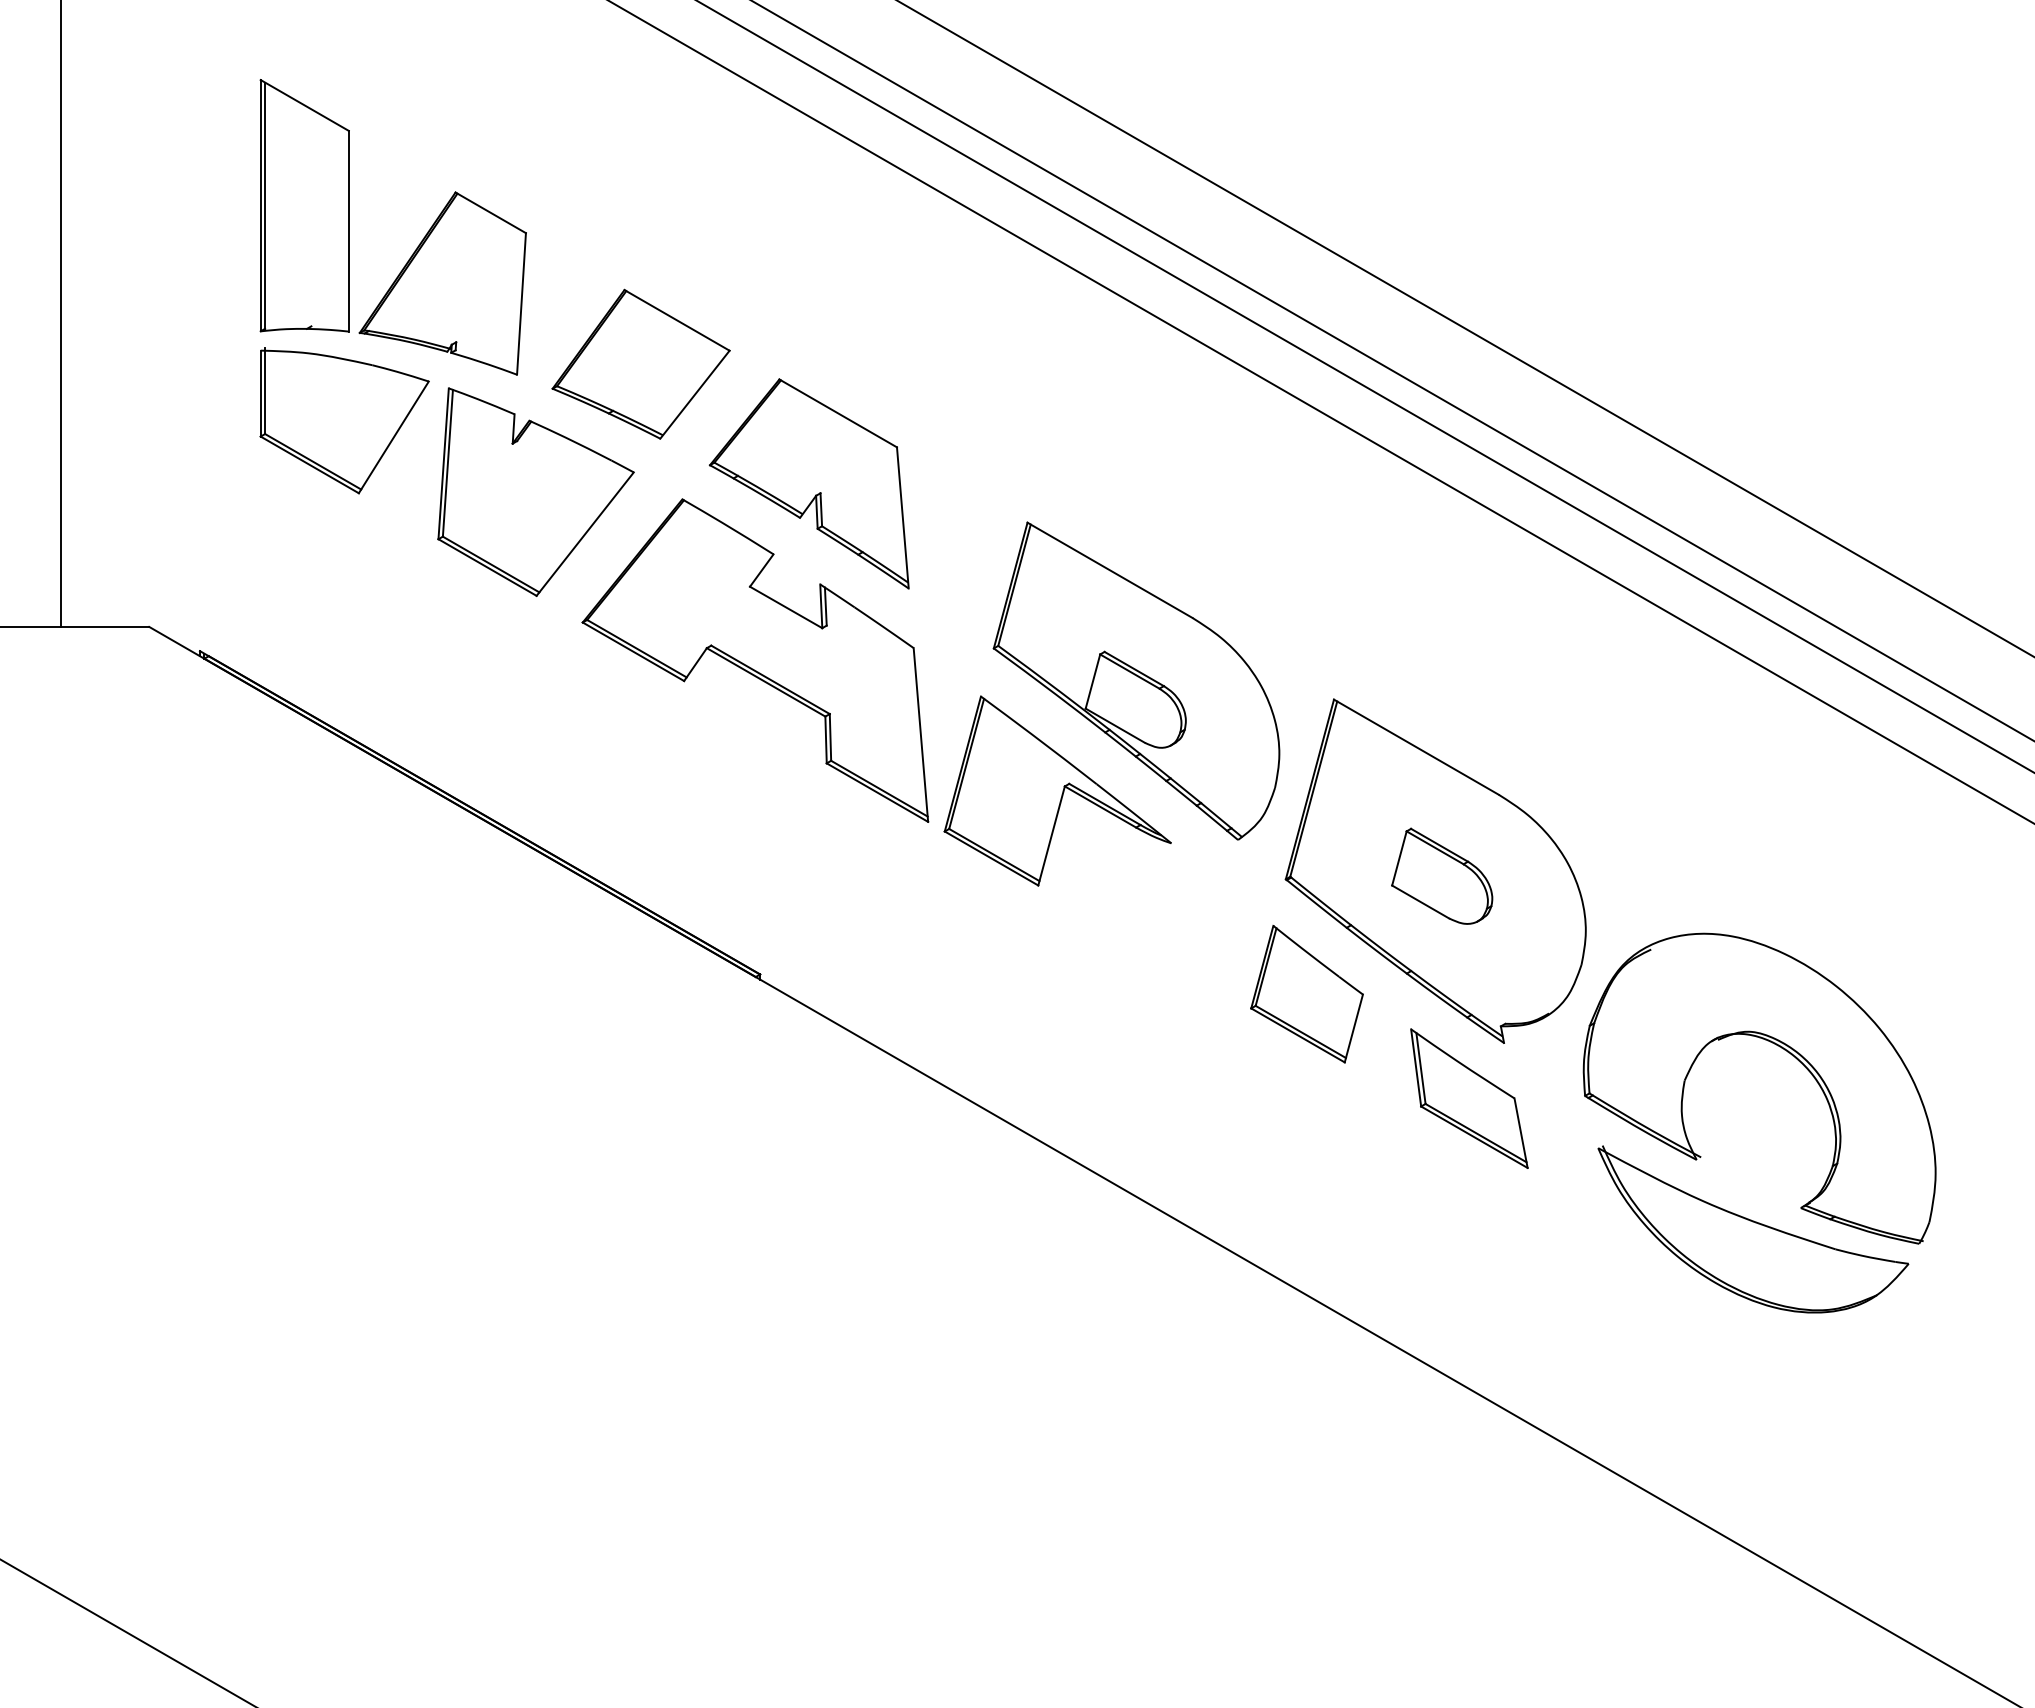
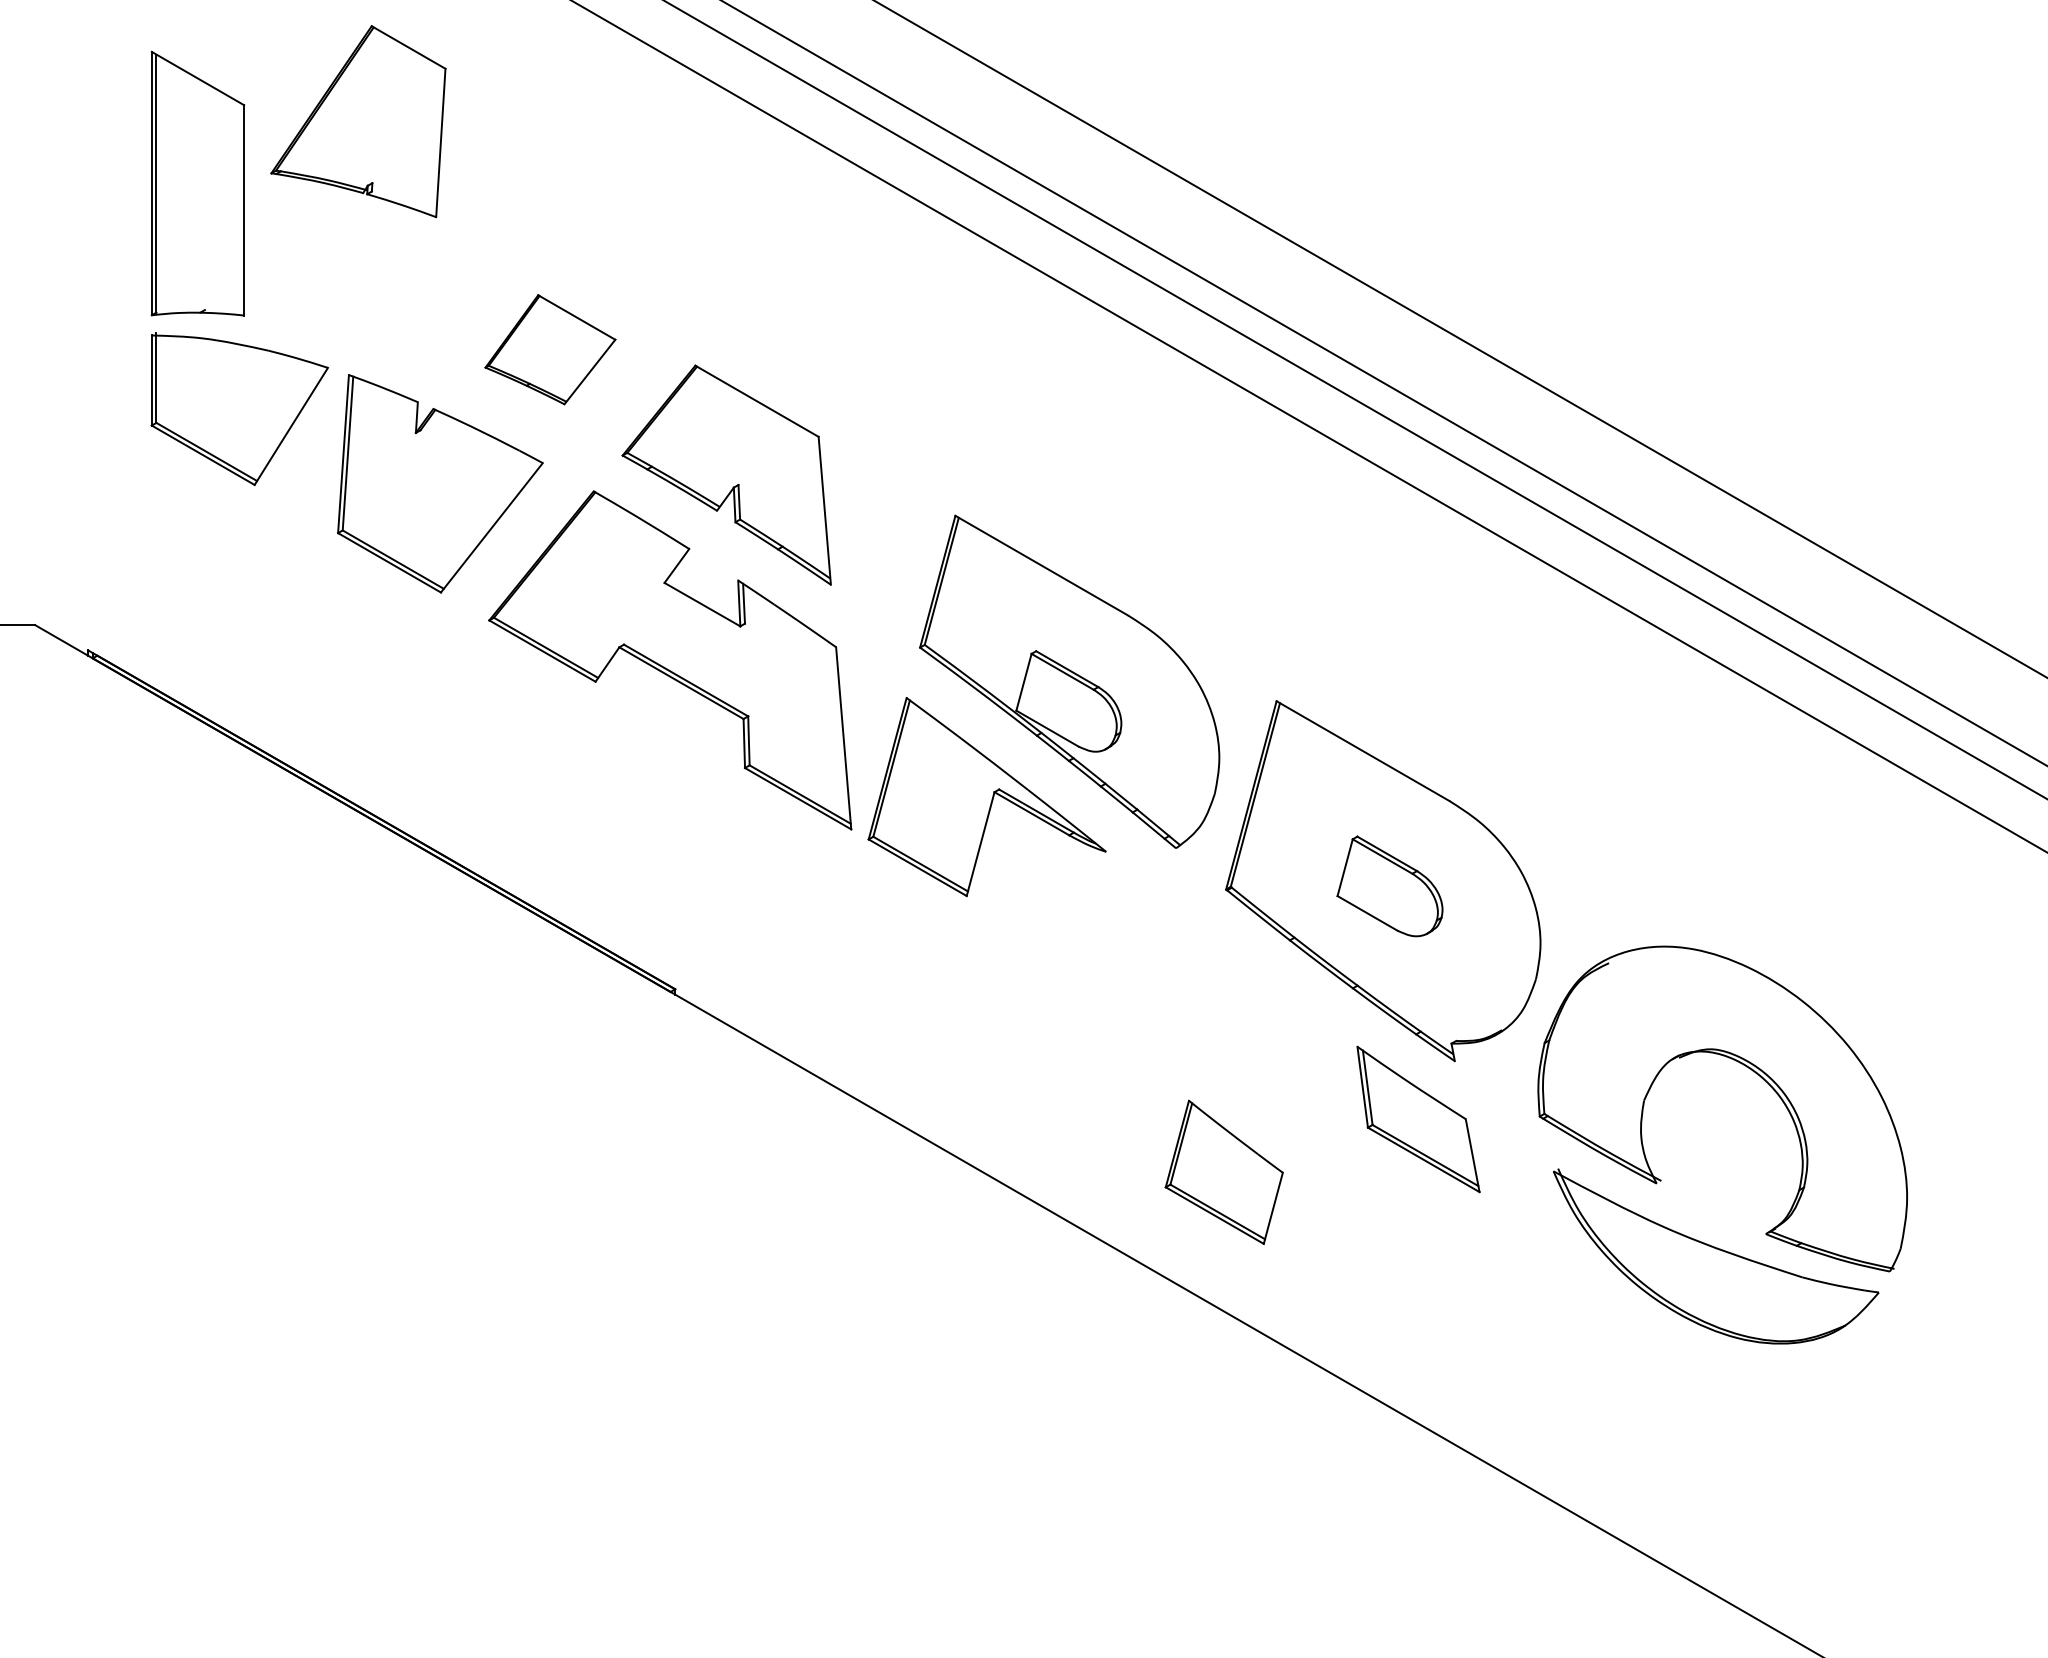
part: (442, 283) -> (358, 121), moved
part: (640, 363) -> (549, 348), size x0.7
part: (1306, 994) -> (1223, 1172), moved

